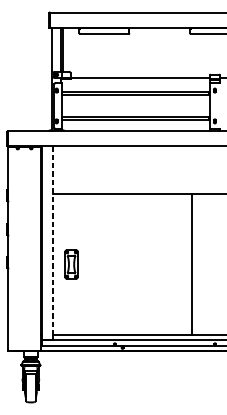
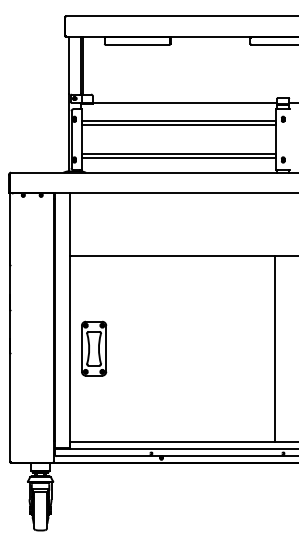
line: (53, 243) -> (70, 320), dashed -> solid
part: (71, 264) -> (94, 348), size x1.43
line: (191, 264) -> (274, 348), moved

